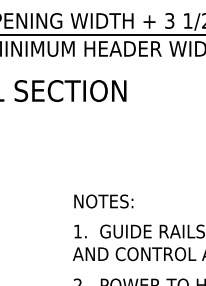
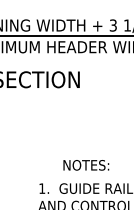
text: (103, 201) -> (86, 165), moved

